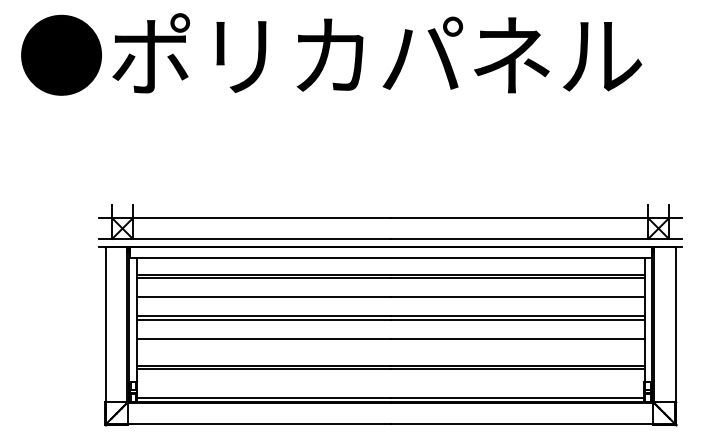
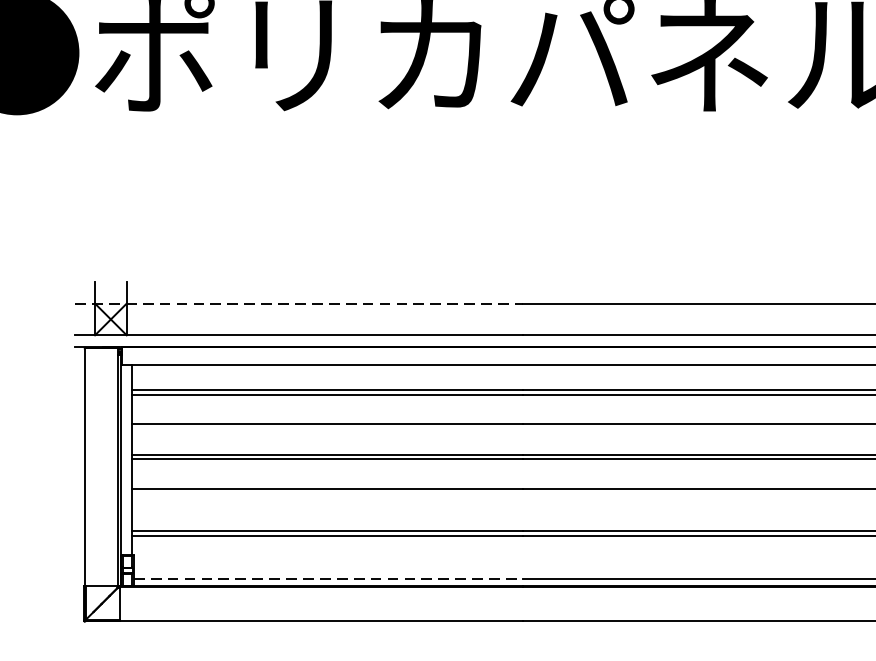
line: (244, 218) -> (298, 303), solid -> dashed
line: (264, 397) -> (329, 579), solid -> dashed

